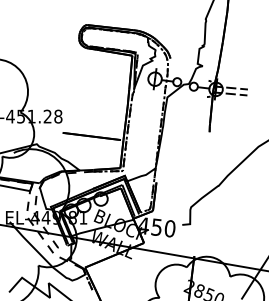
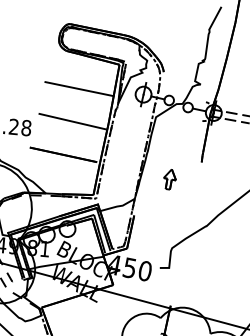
line: (99, 79) -> (78, 89), added
line: (97, 107) -> (73, 121), added
part: (183, 149) -> (169, 179), added

